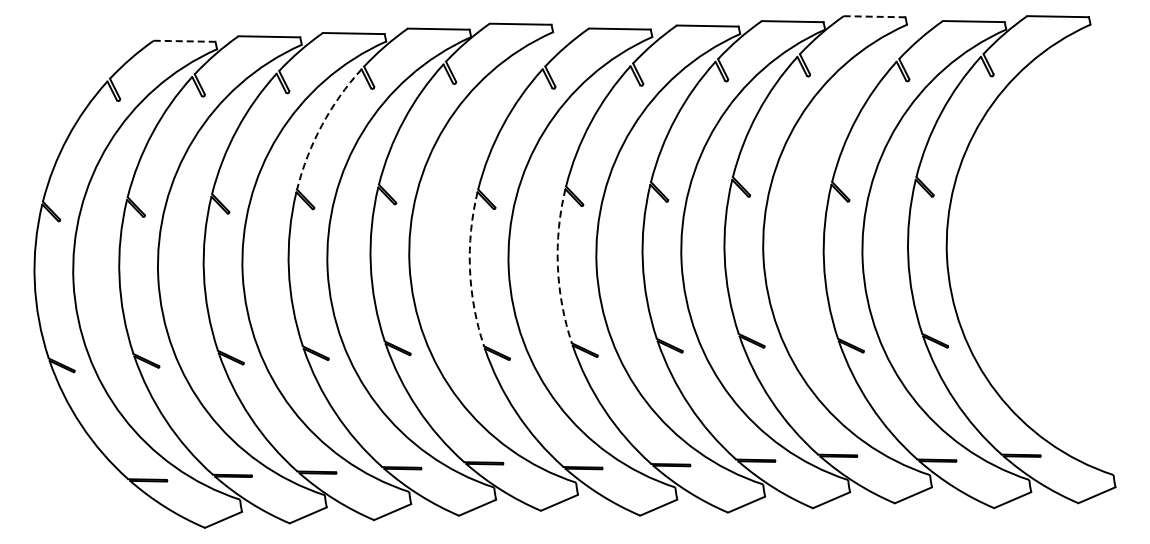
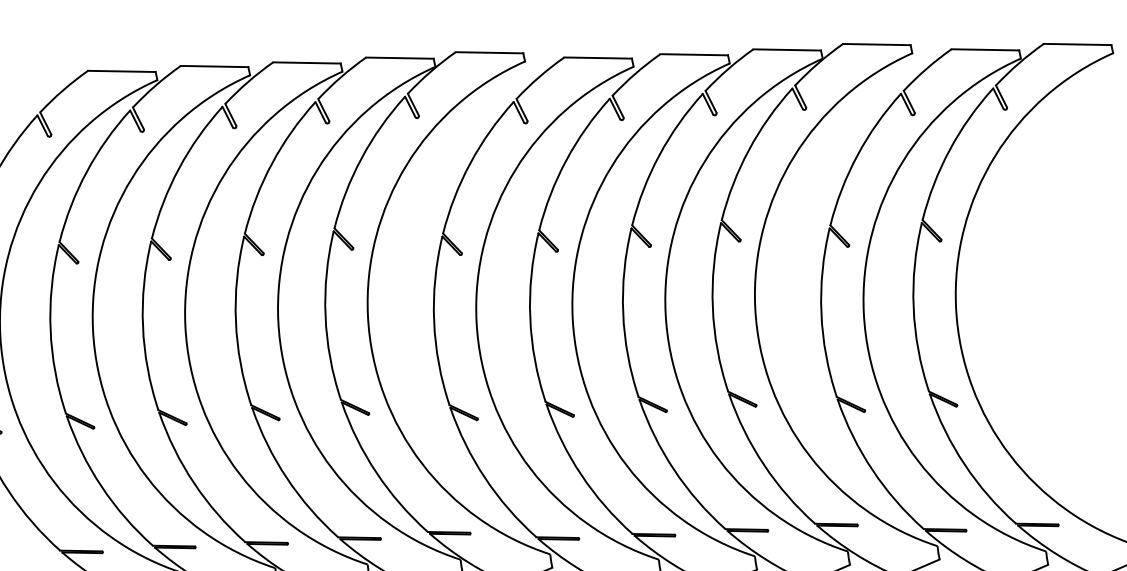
line: (874, 16) -> (876, 44), dashed -> solid
line: (184, 41) -> (121, 71), dashed -> solid
arc: (321, 125) -> (271, 163), dashed -> solid
arc: (557, 266) -> (529, 317), dashed -> solid
arc: (470, 269) -> (434, 321), dashed -> solid

